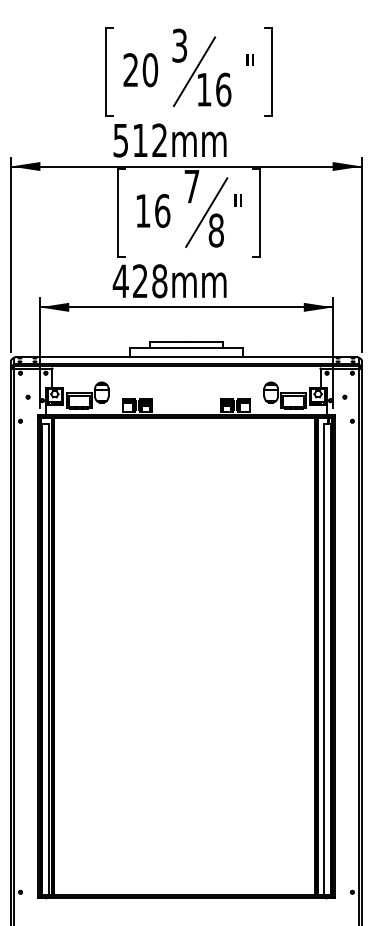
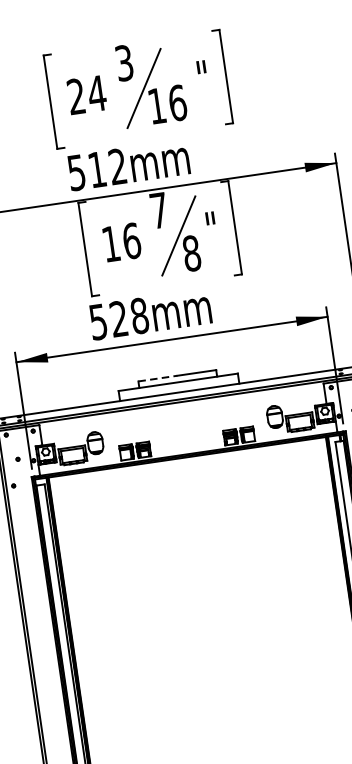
text: (150, 70) -> (97, 93), 20 -> 24
text: (120, 281) -> (98, 322), 428mm -> 528mm
line: (168, 341) -> (158, 378), solid -> dashed

